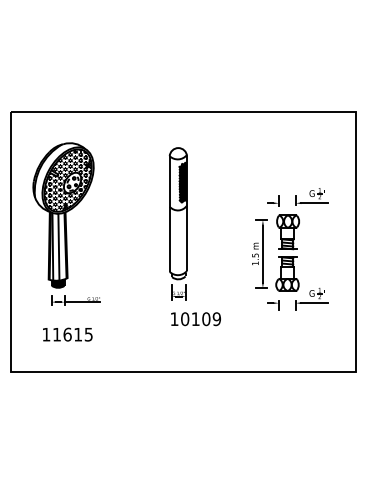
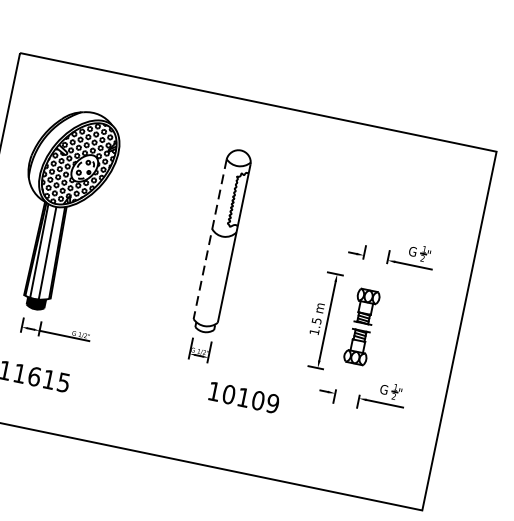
fill: (183, 182) -> (238, 199), removed
line: (169, 214) -> (209, 239), solid -> dashed
part: (287, 252) -> (361, 326), size x0.7
text: (195, 319) -> (243, 398), moved

